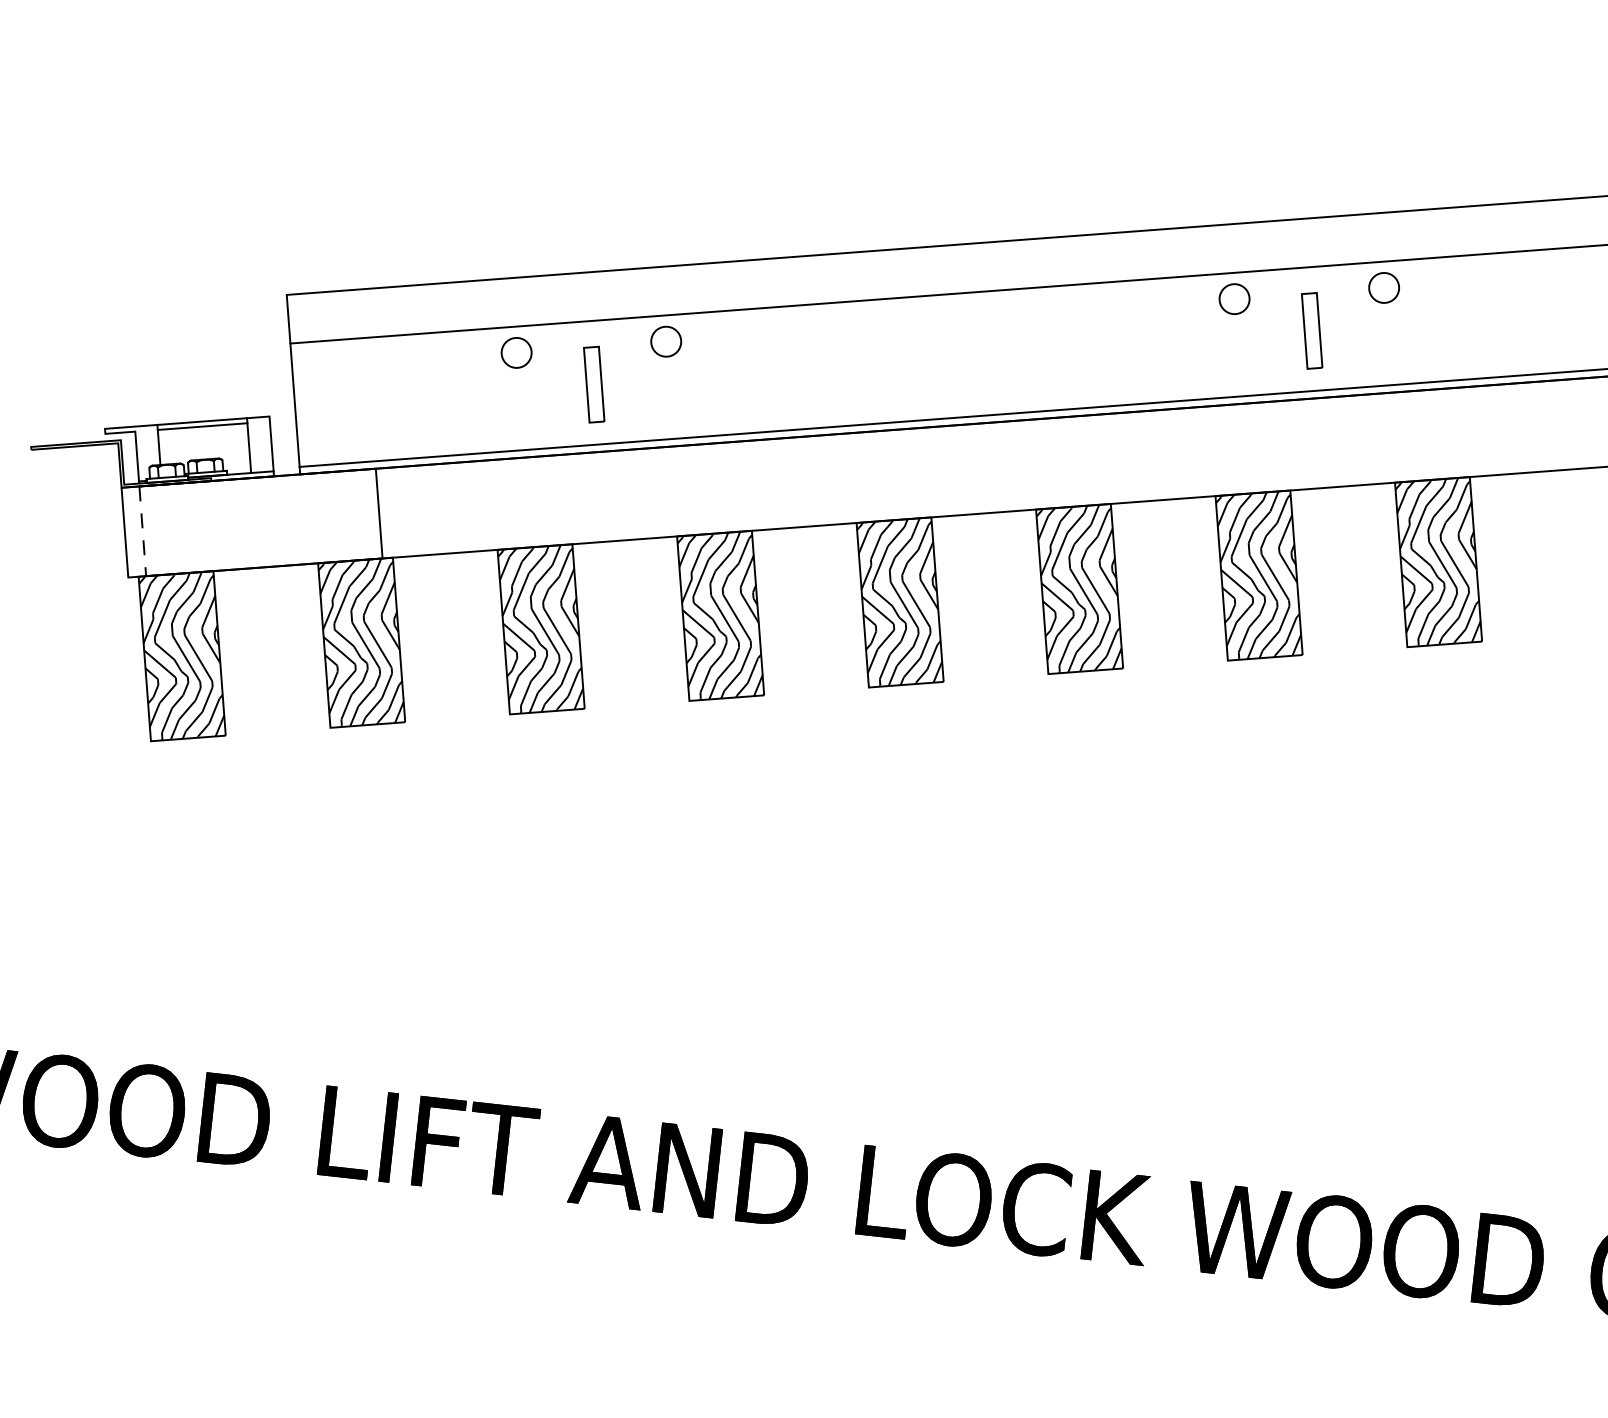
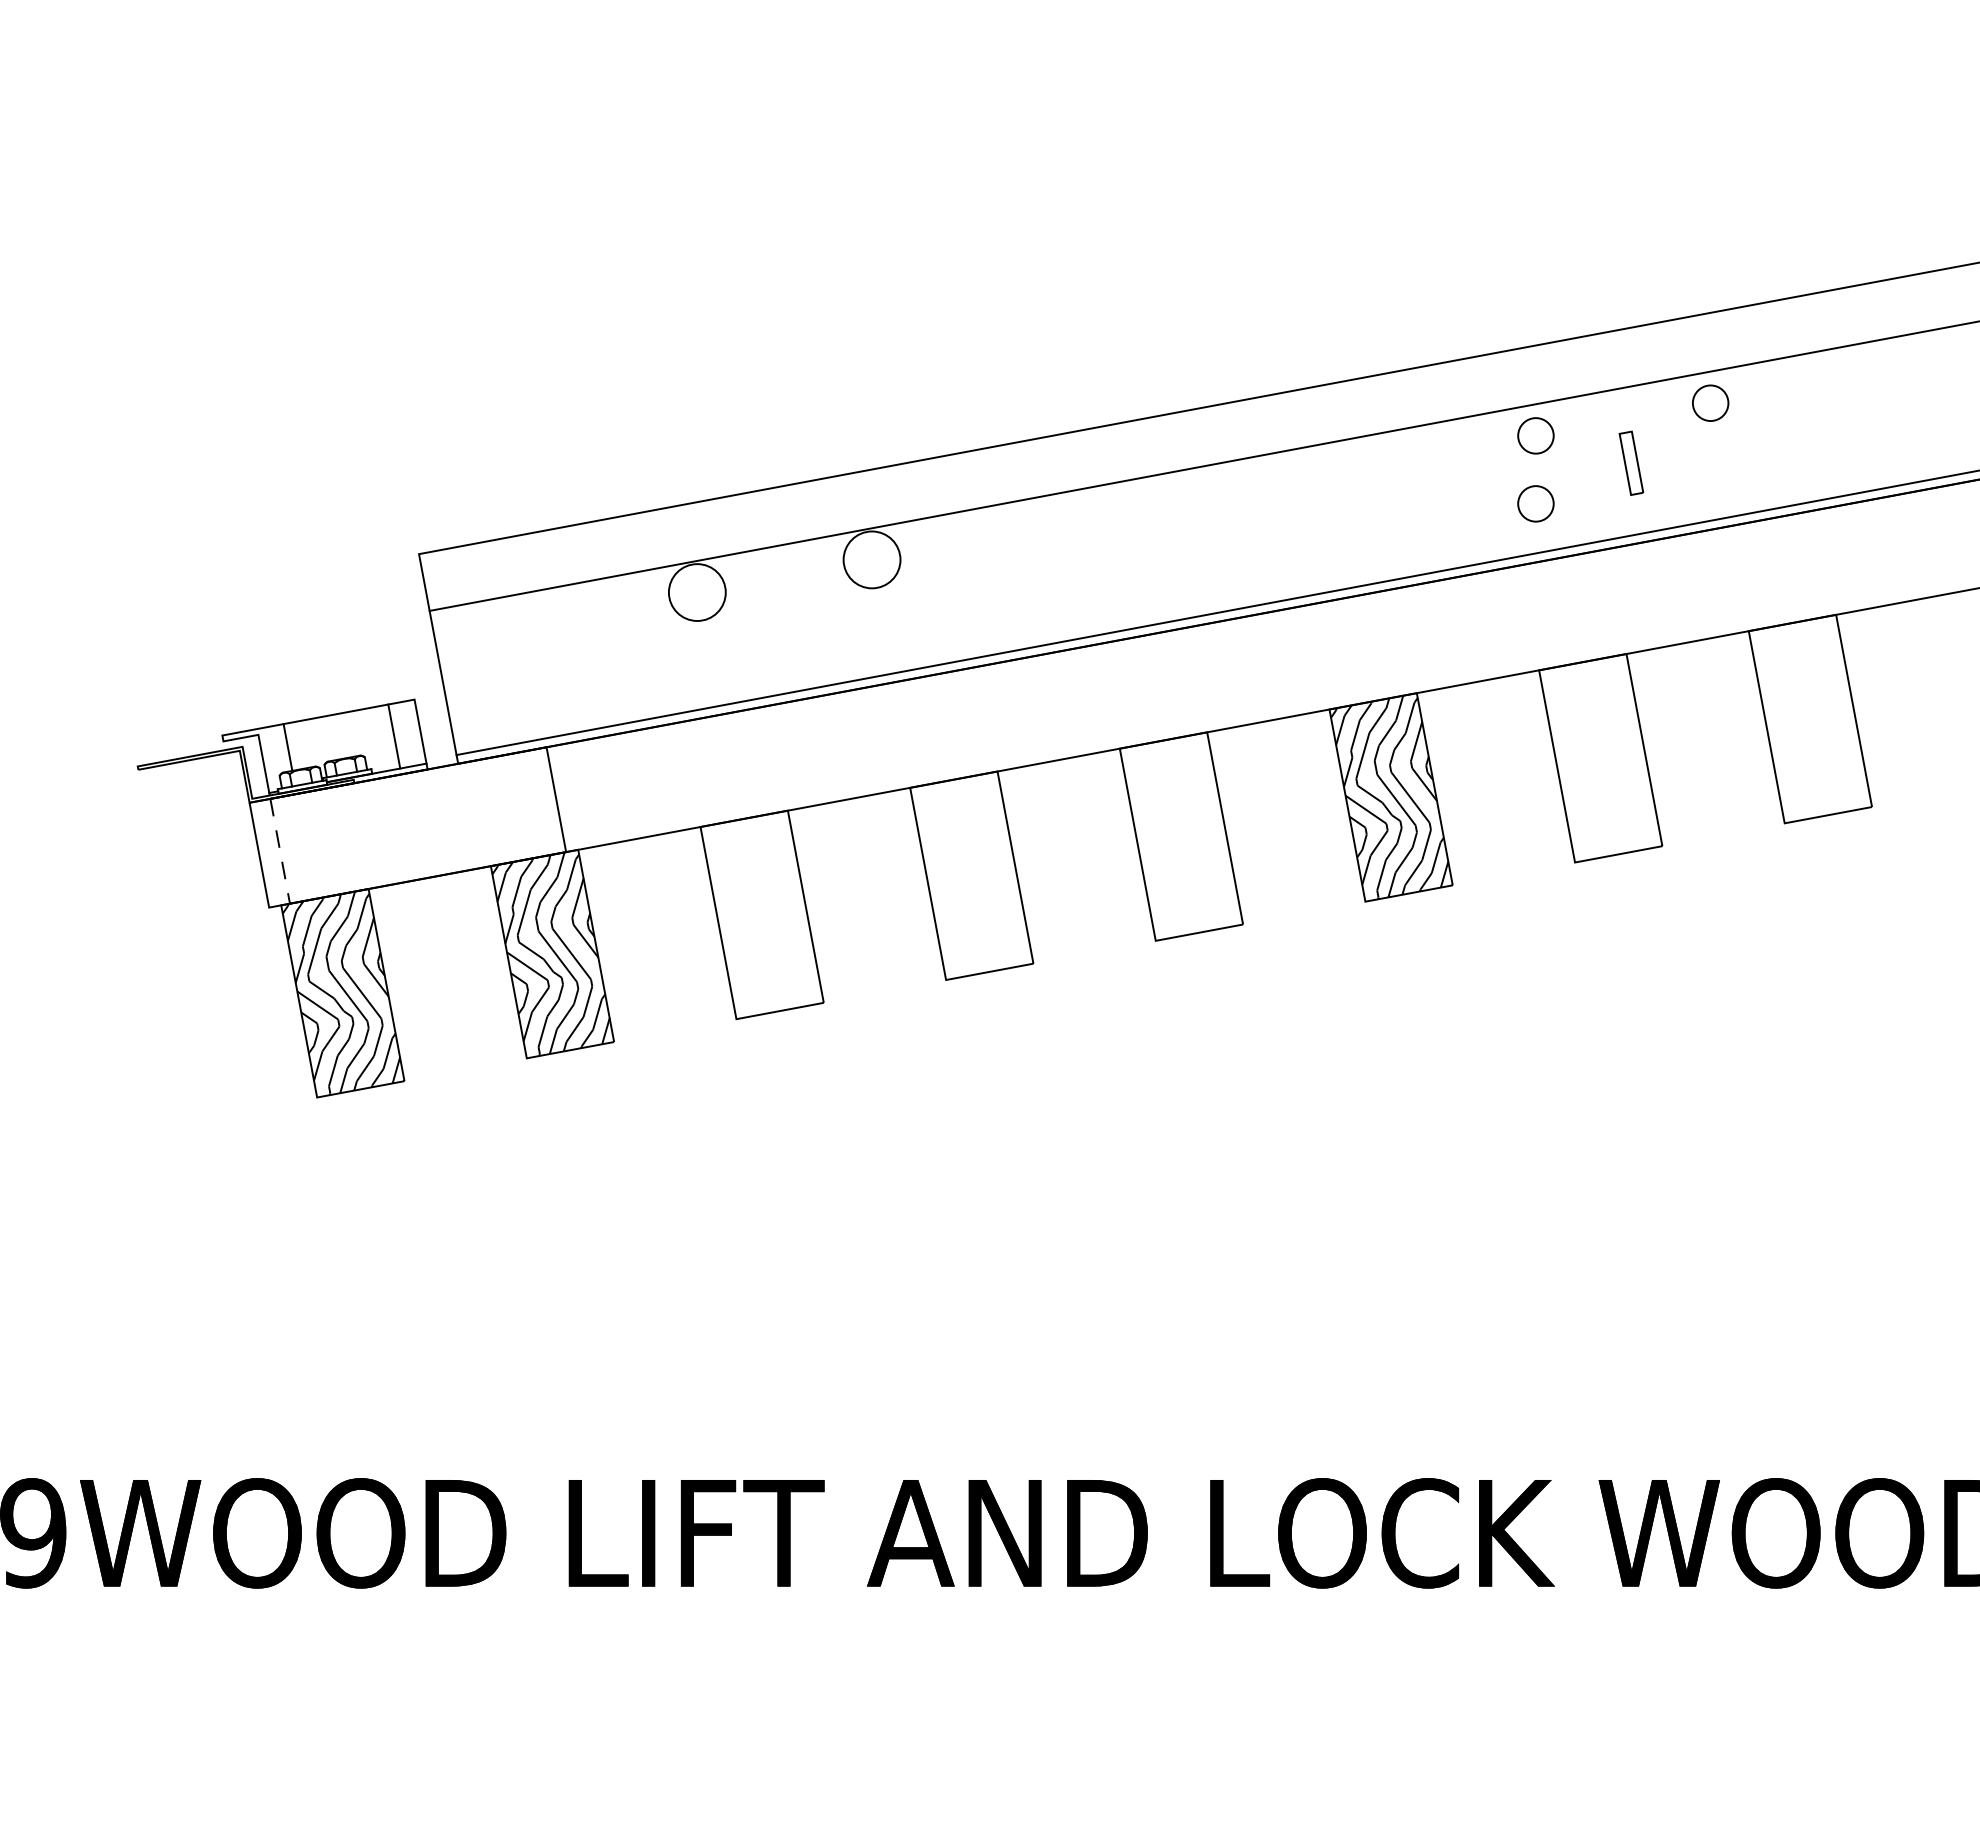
part: (1312, 331) -> (1631, 463), size x0.7
circle: (665, 341) -> (871, 559), size x1.6
circle: (516, 352) -> (697, 592), size x1.6
circle: (1227, 355) -> (1535, 503), added
part: (593, 384) -> (792, 619), removed
line: (202, 425) -> (336, 719), removed
hatch: (1437, 561) -> (1808, 718), removed
hatch: (1257, 575) -> (1598, 758), removed
hatch: (898, 602) -> (1179, 836), removed
hatch: (719, 615) -> (970, 875), removed
hatch: (539, 628) -> (760, 914), removed

